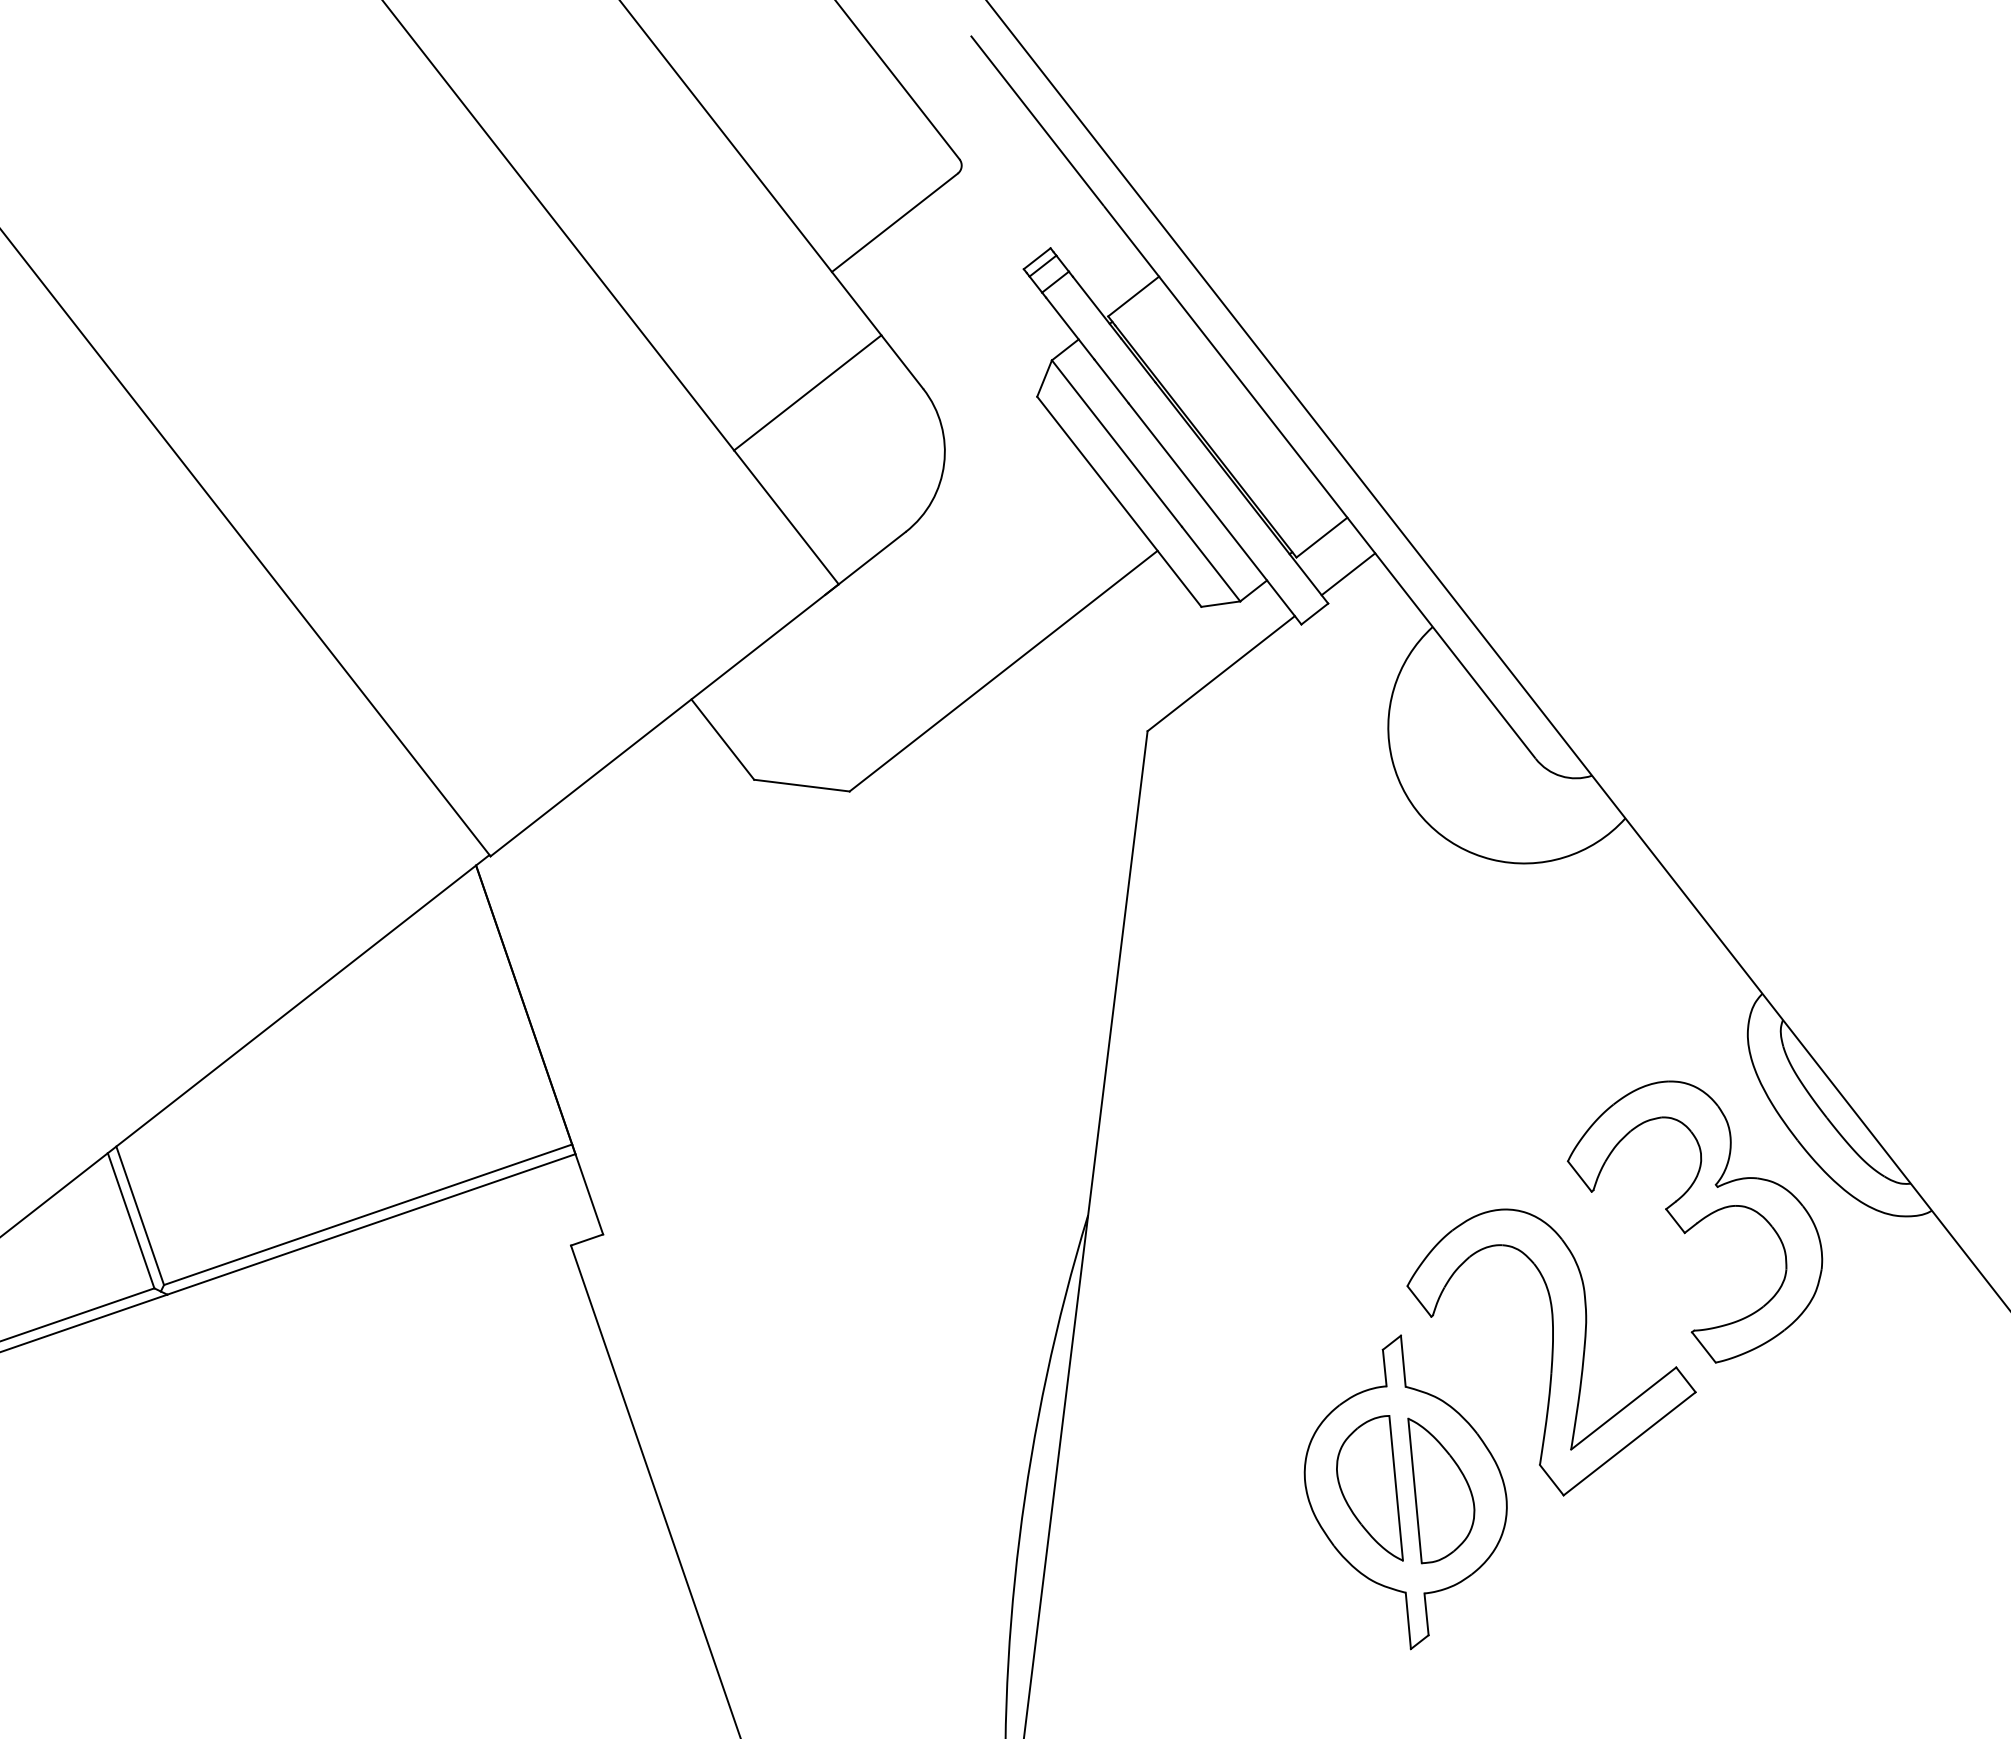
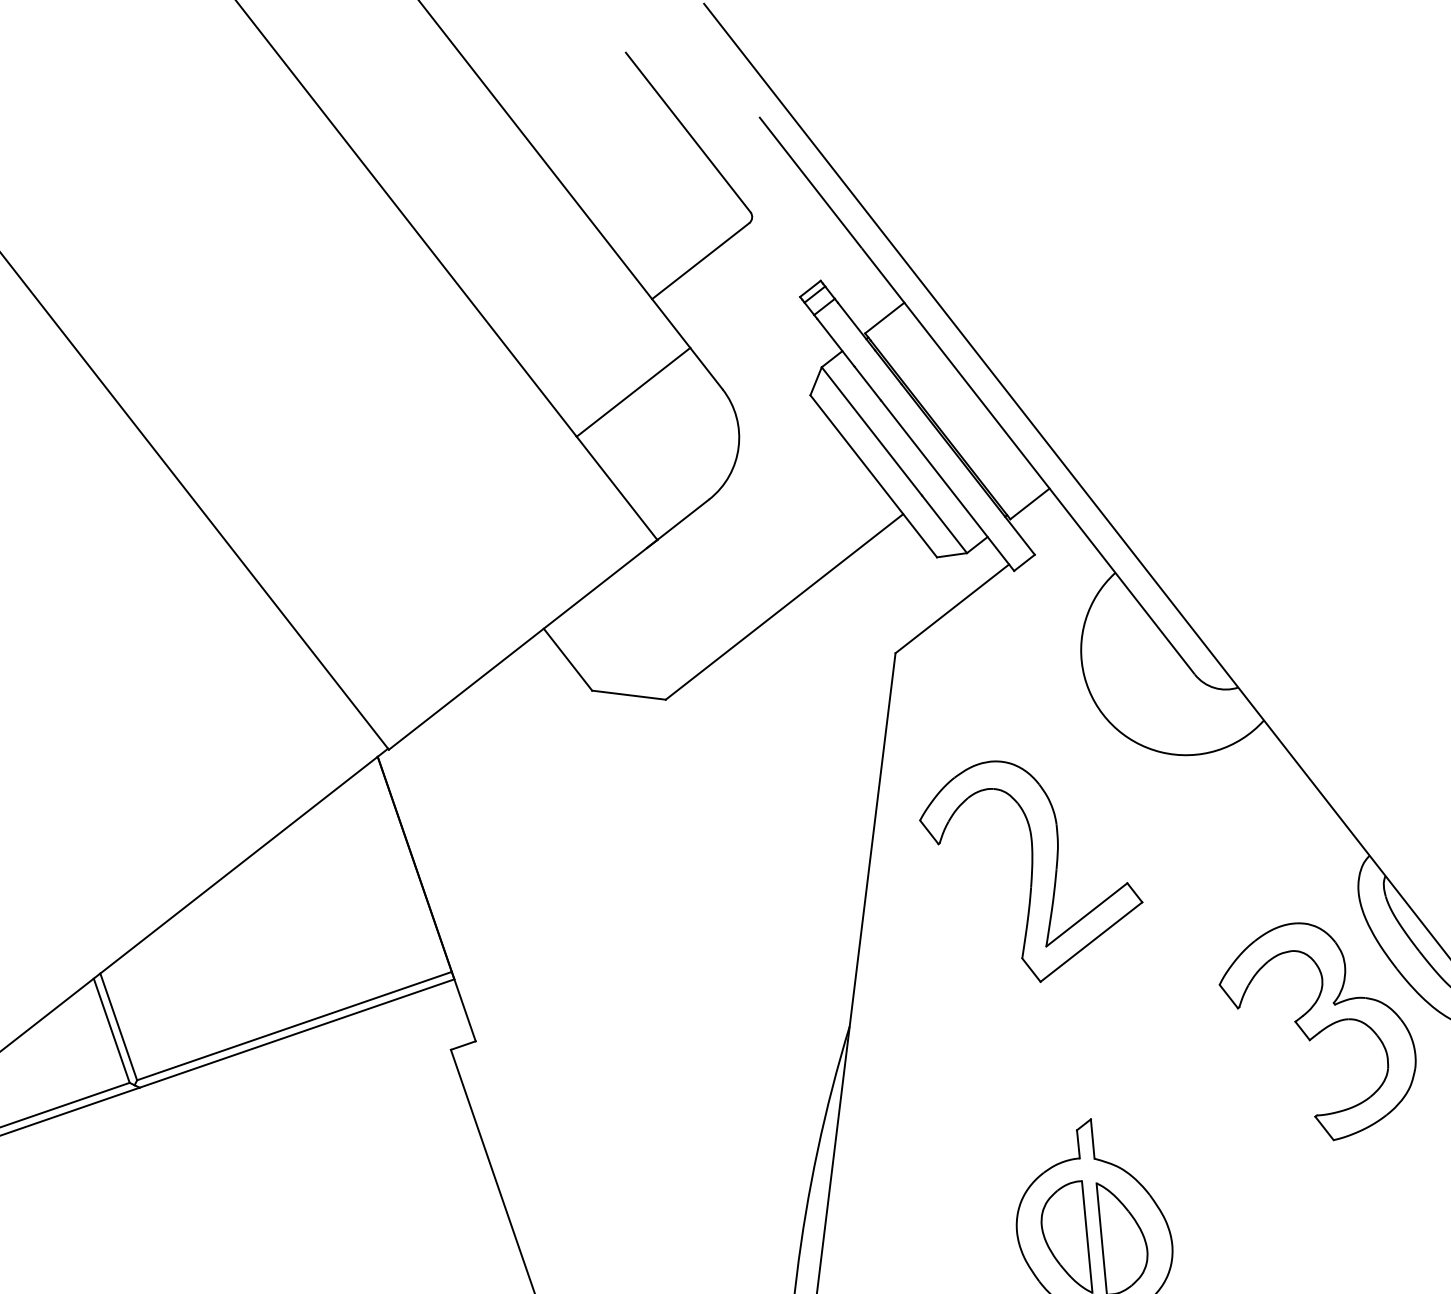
line: (1348, 574) -> (1050, 532), removed
part: (1551, 1352) -> (1031, 871), moved

